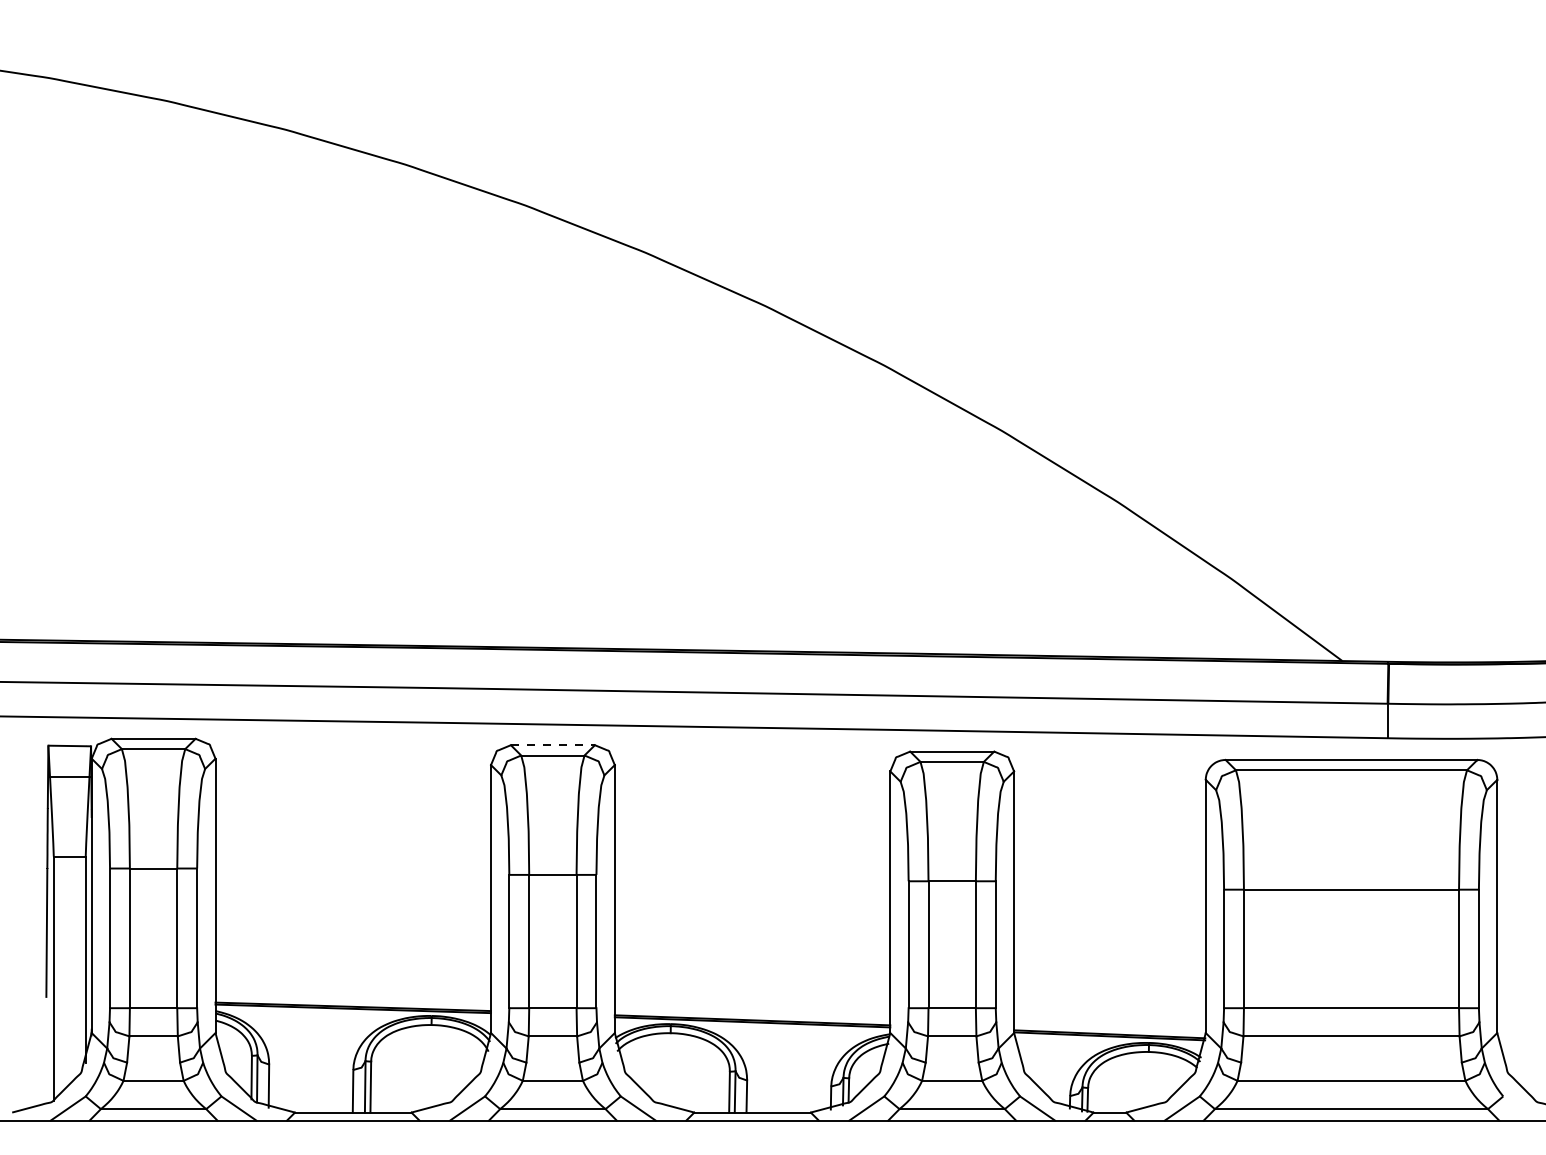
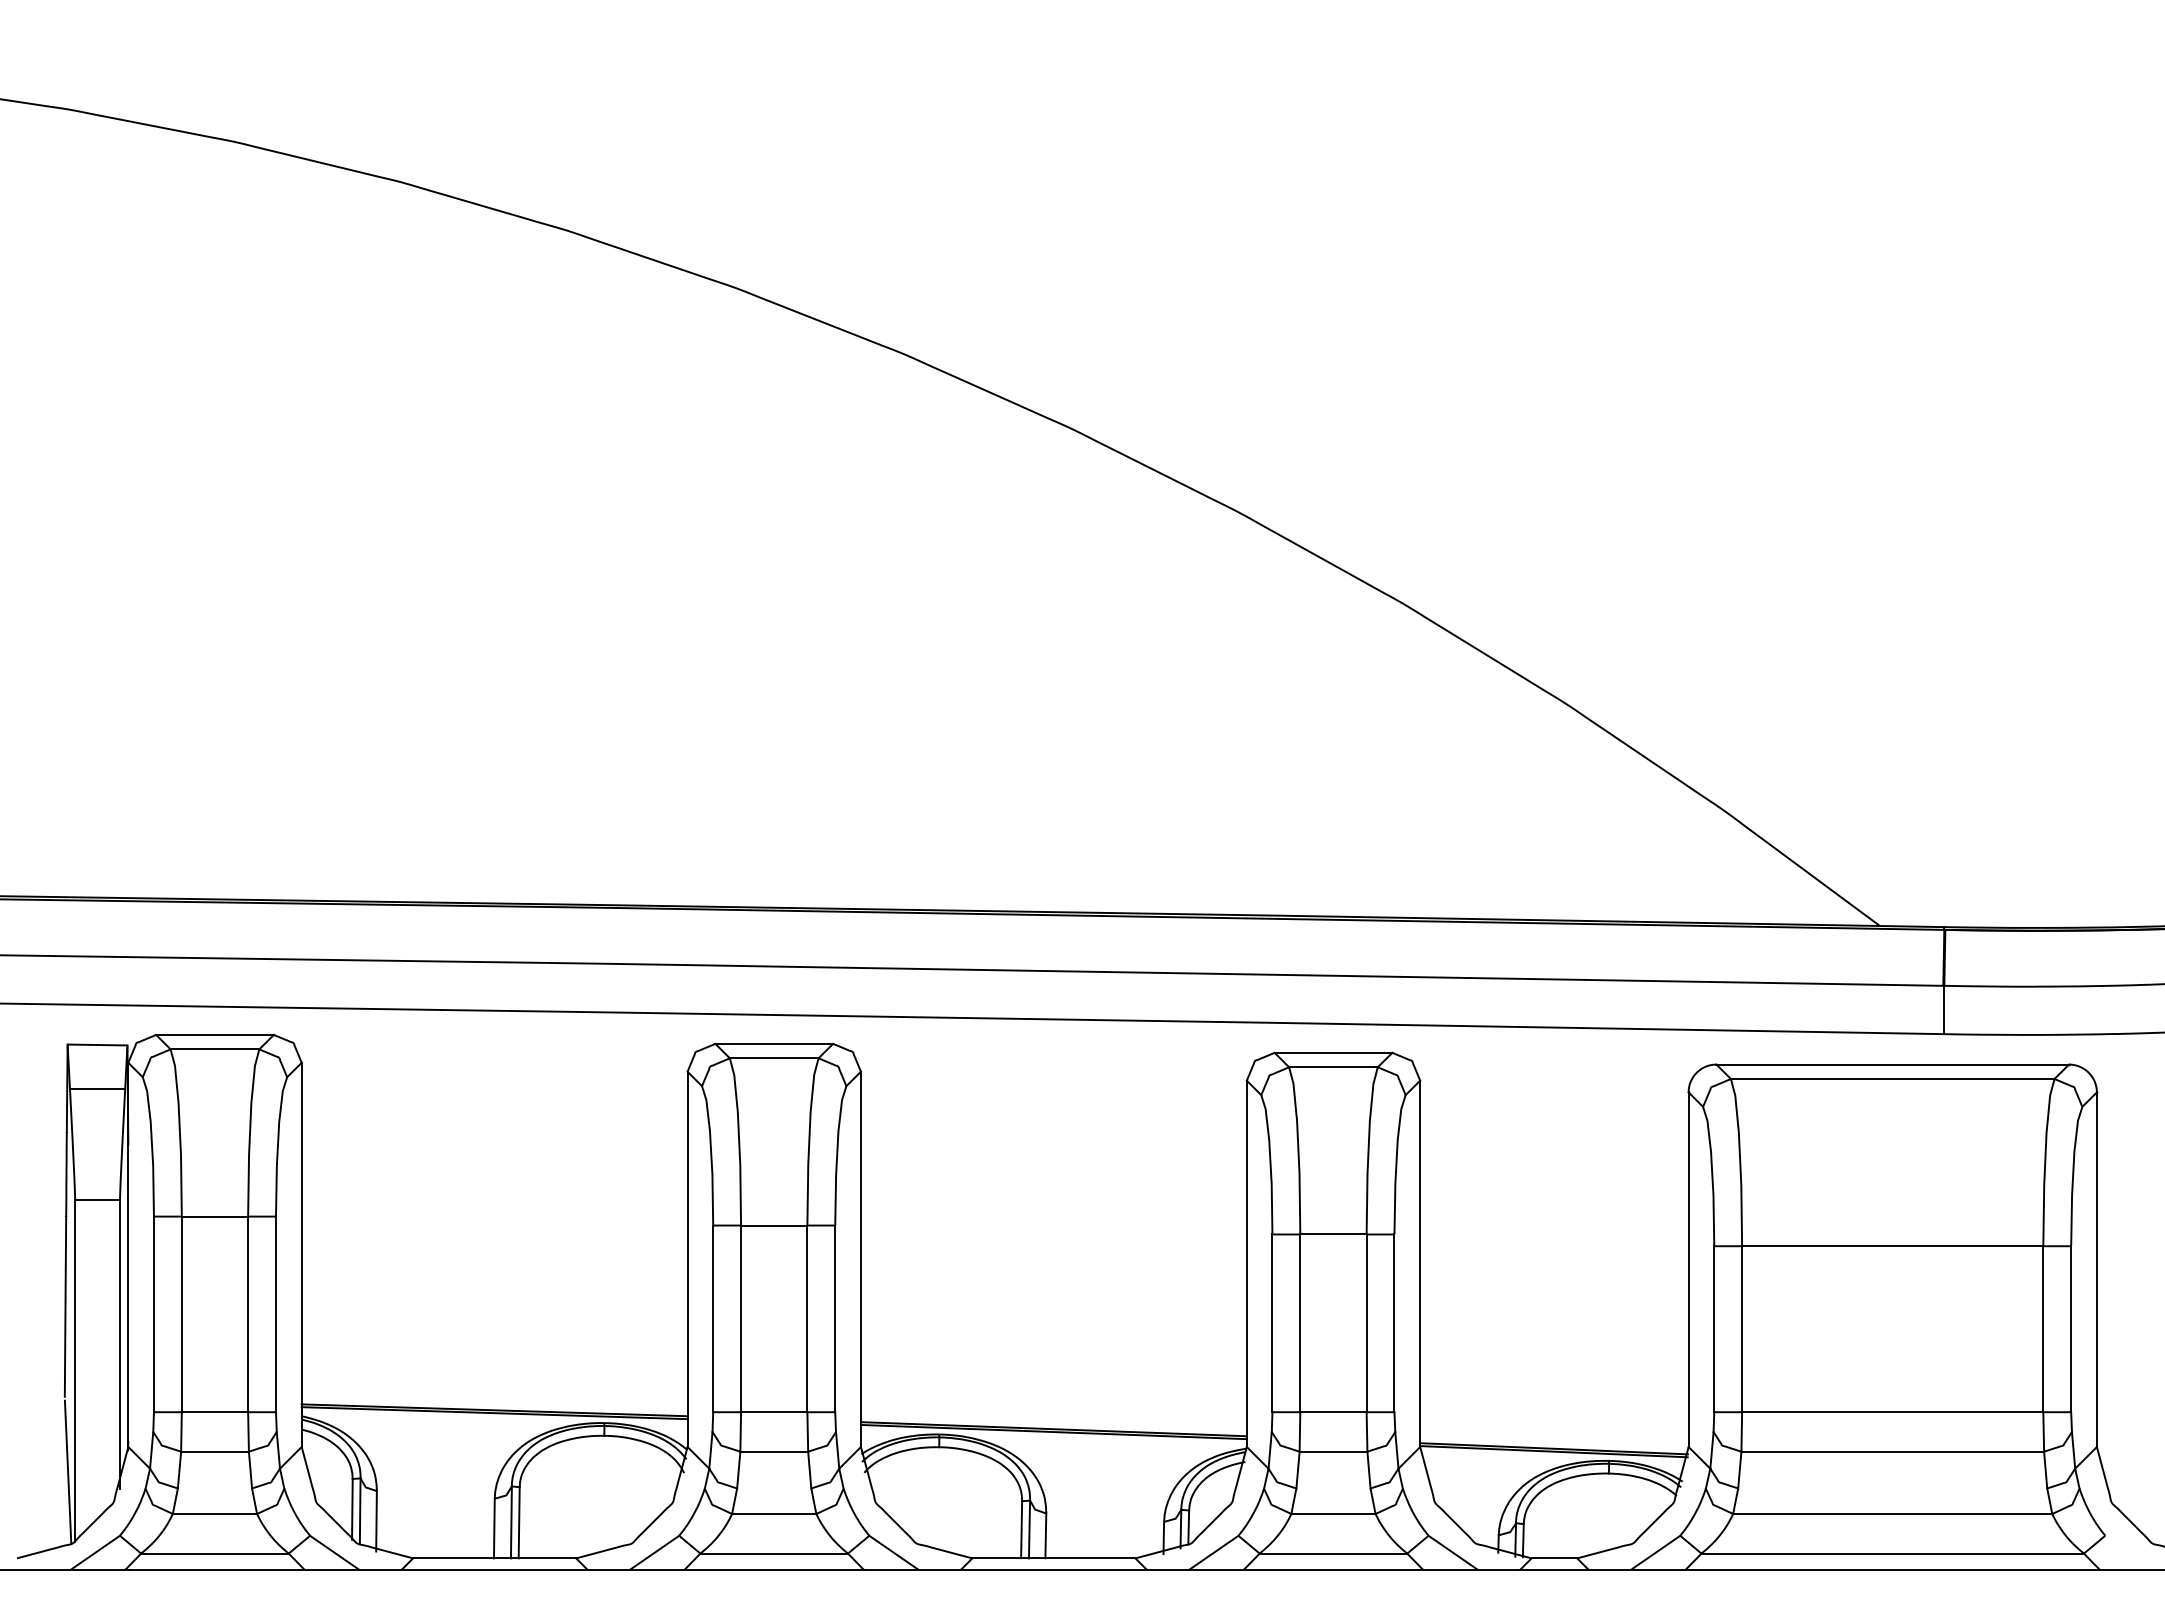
line: (553, 744) -> (774, 1043), dashed -> solid
line: (48, 1050) -> (67, 1471), added

